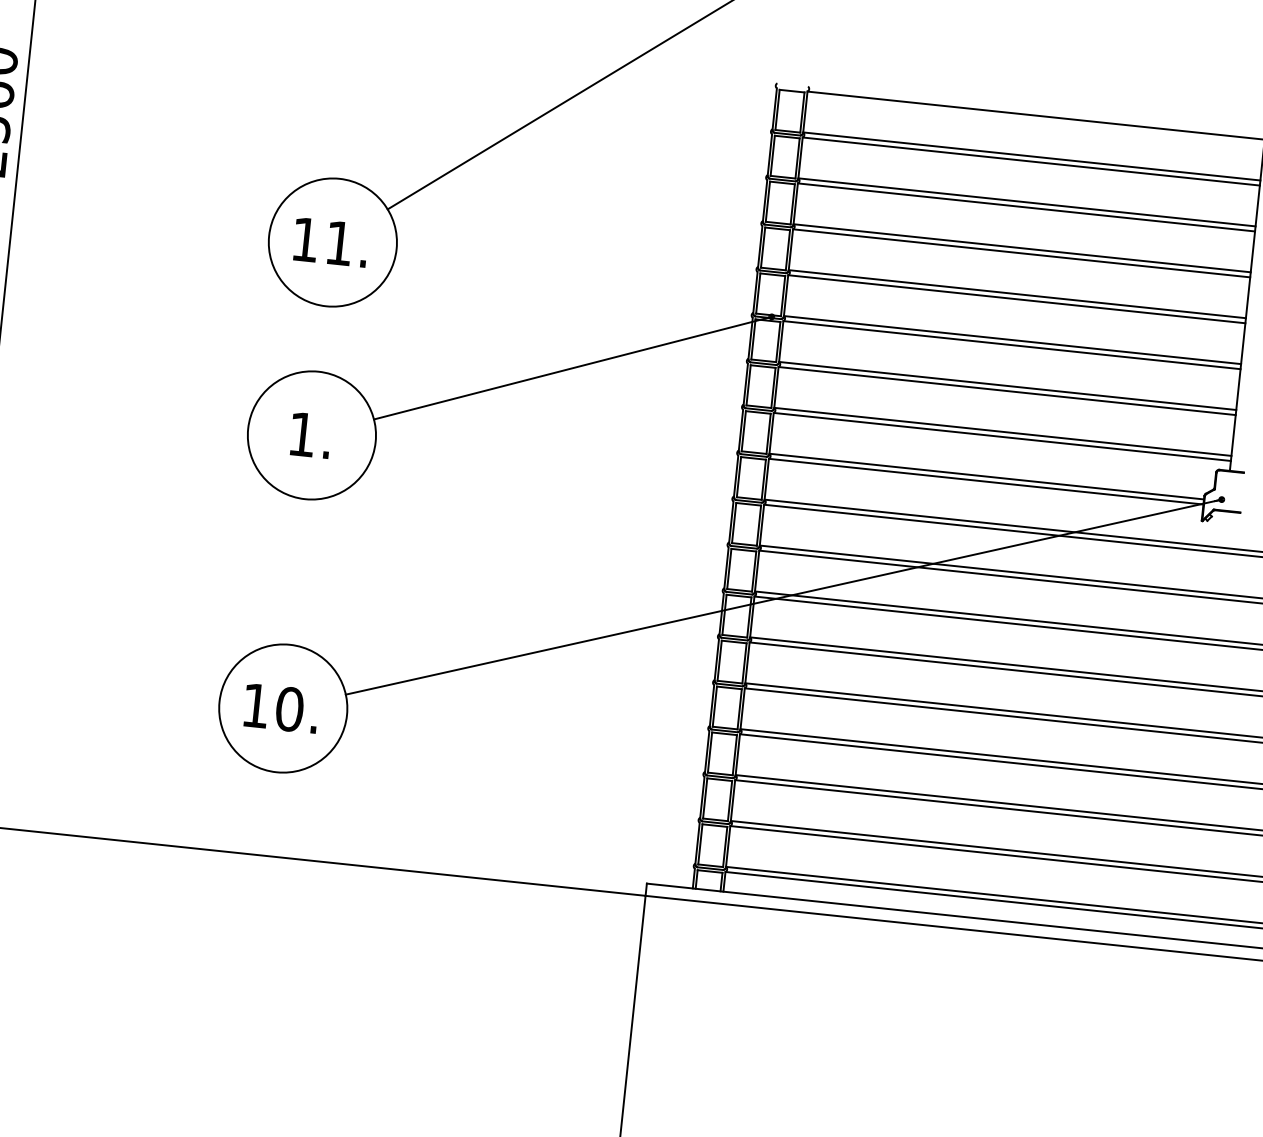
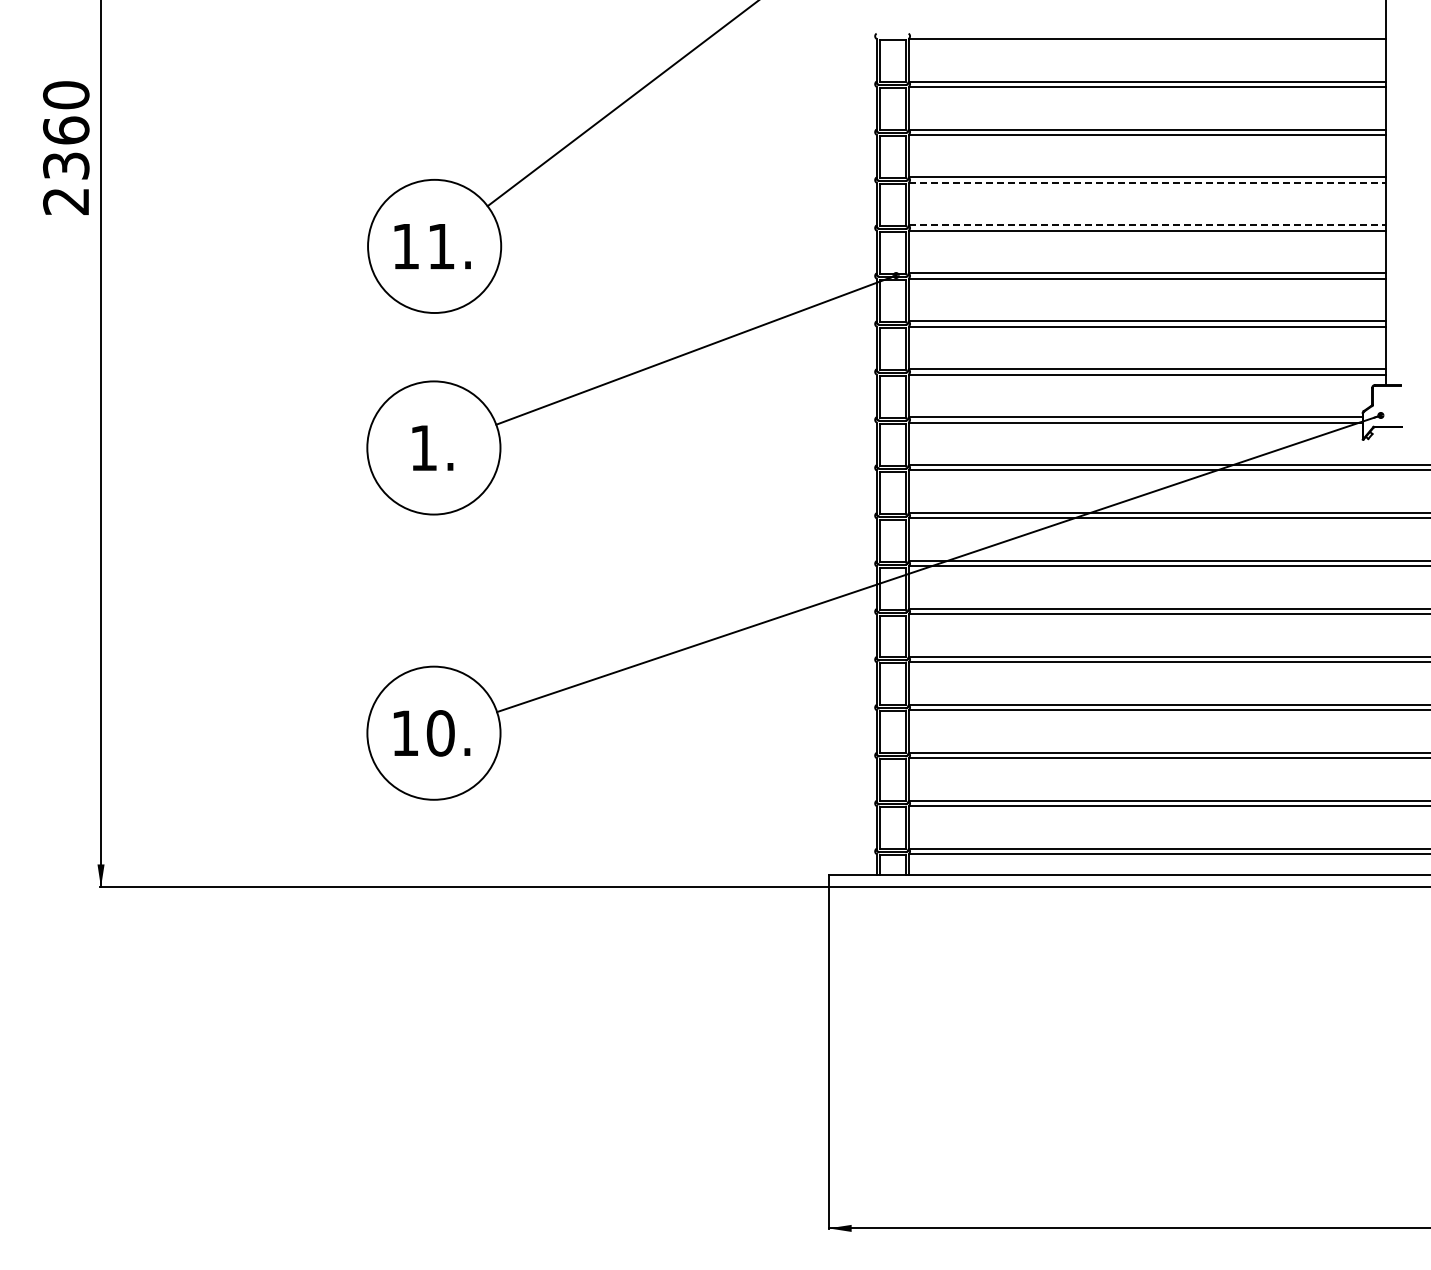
line: (1021, 253) -> (1147, 182), solid -> dashed
line: (1017, 294) -> (1147, 225), solid -> dashed

